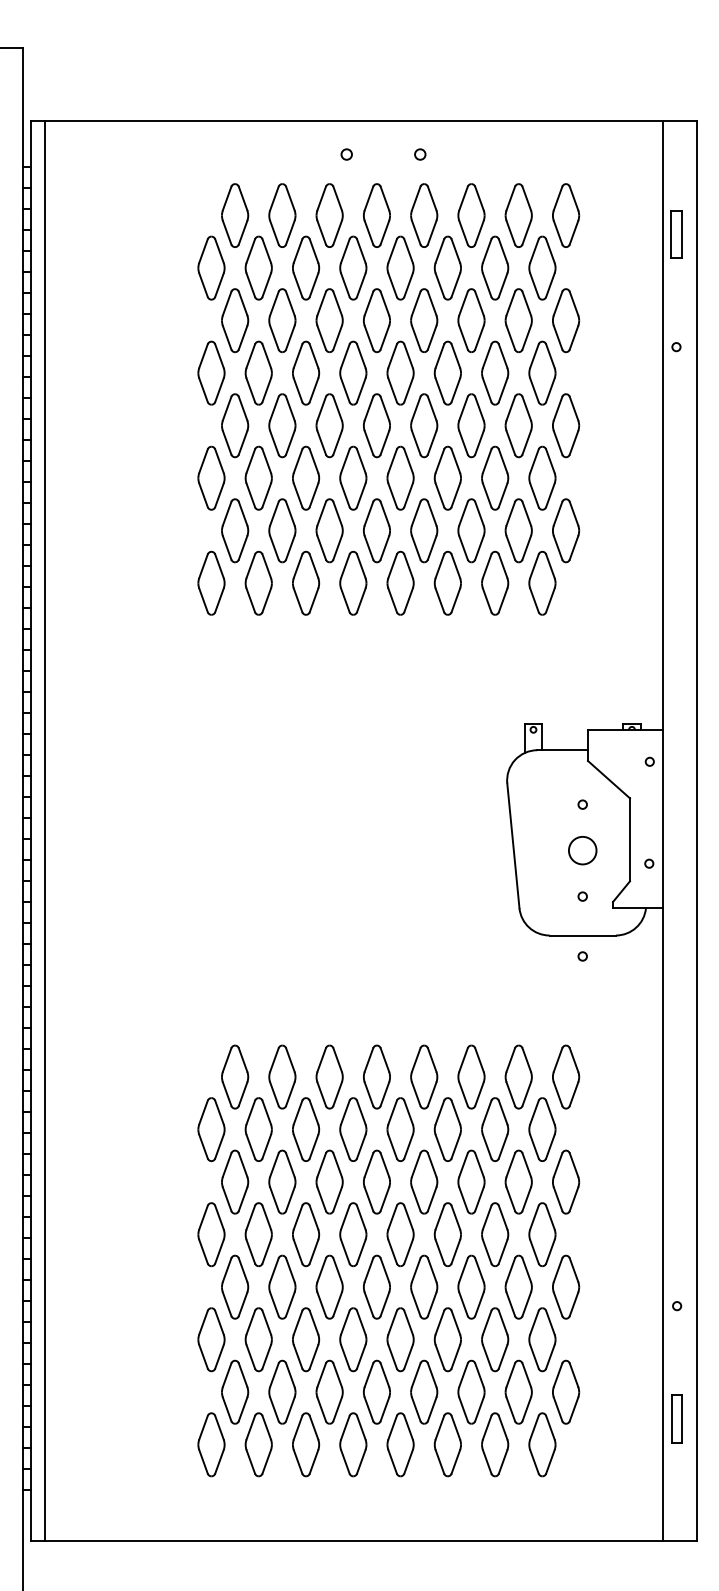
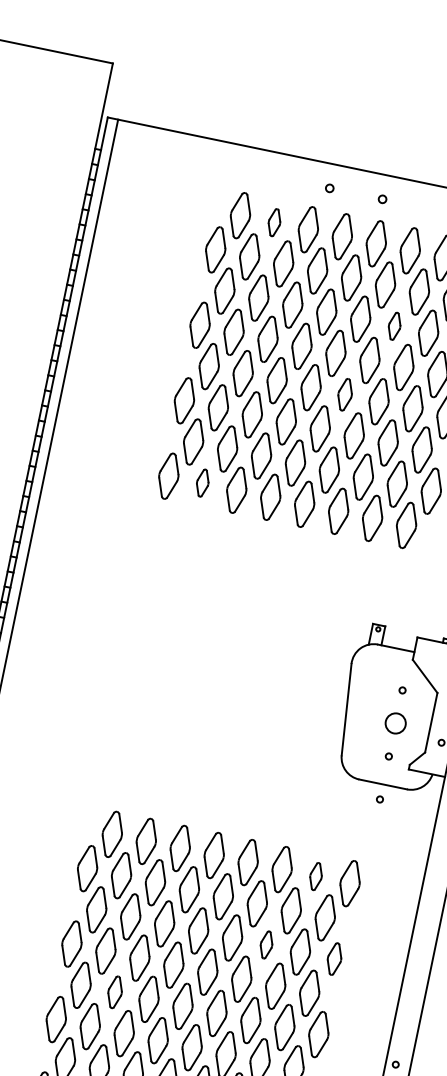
part: (282, 215) -> (274, 222), size x0.6
part: (471, 320) -> (394, 326), size x0.6
part: (424, 425) -> (345, 394), size x0.7
part: (258, 582) -> (202, 482), size x0.6
part: (518, 1076) -> (315, 876), size x0.6
part: (471, 1181) -> (266, 944), size x0.6
part: (566, 1181) -> (334, 958), size x0.7
part: (282, 1286) -> (115, 991), size x0.7

